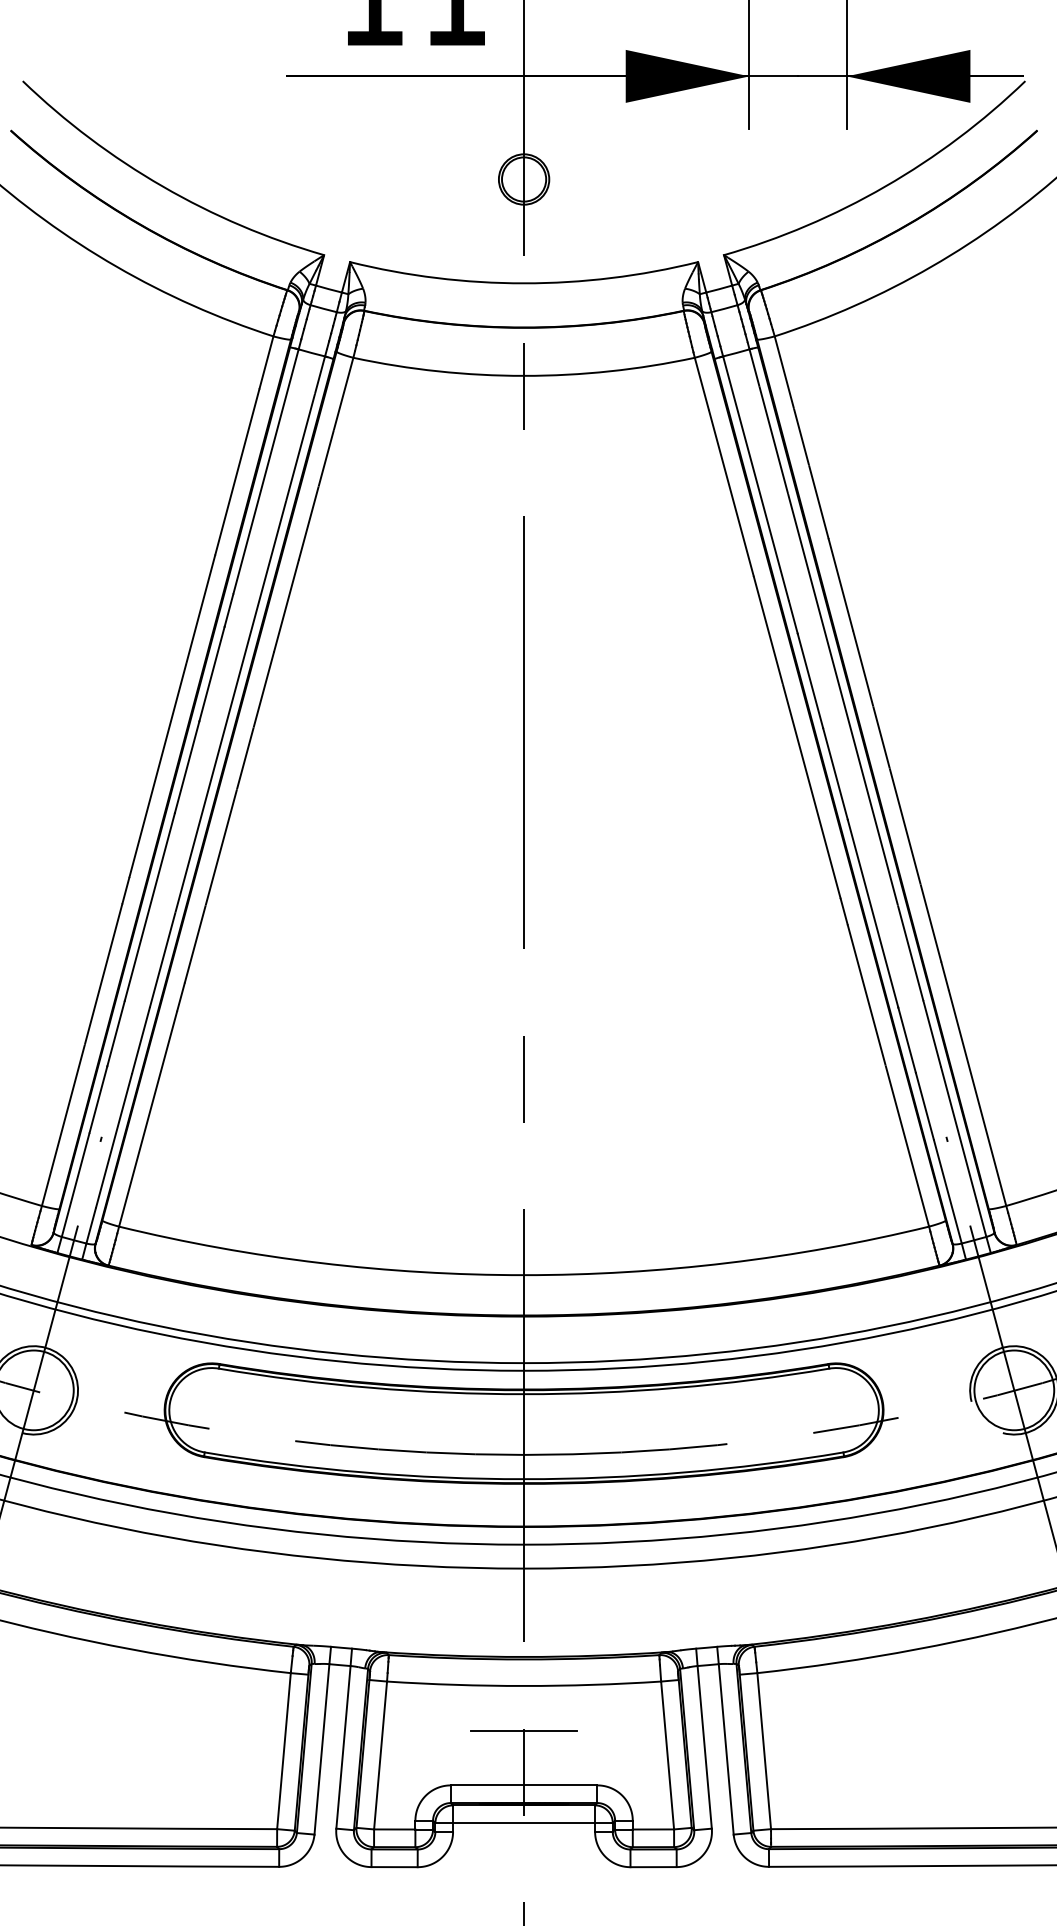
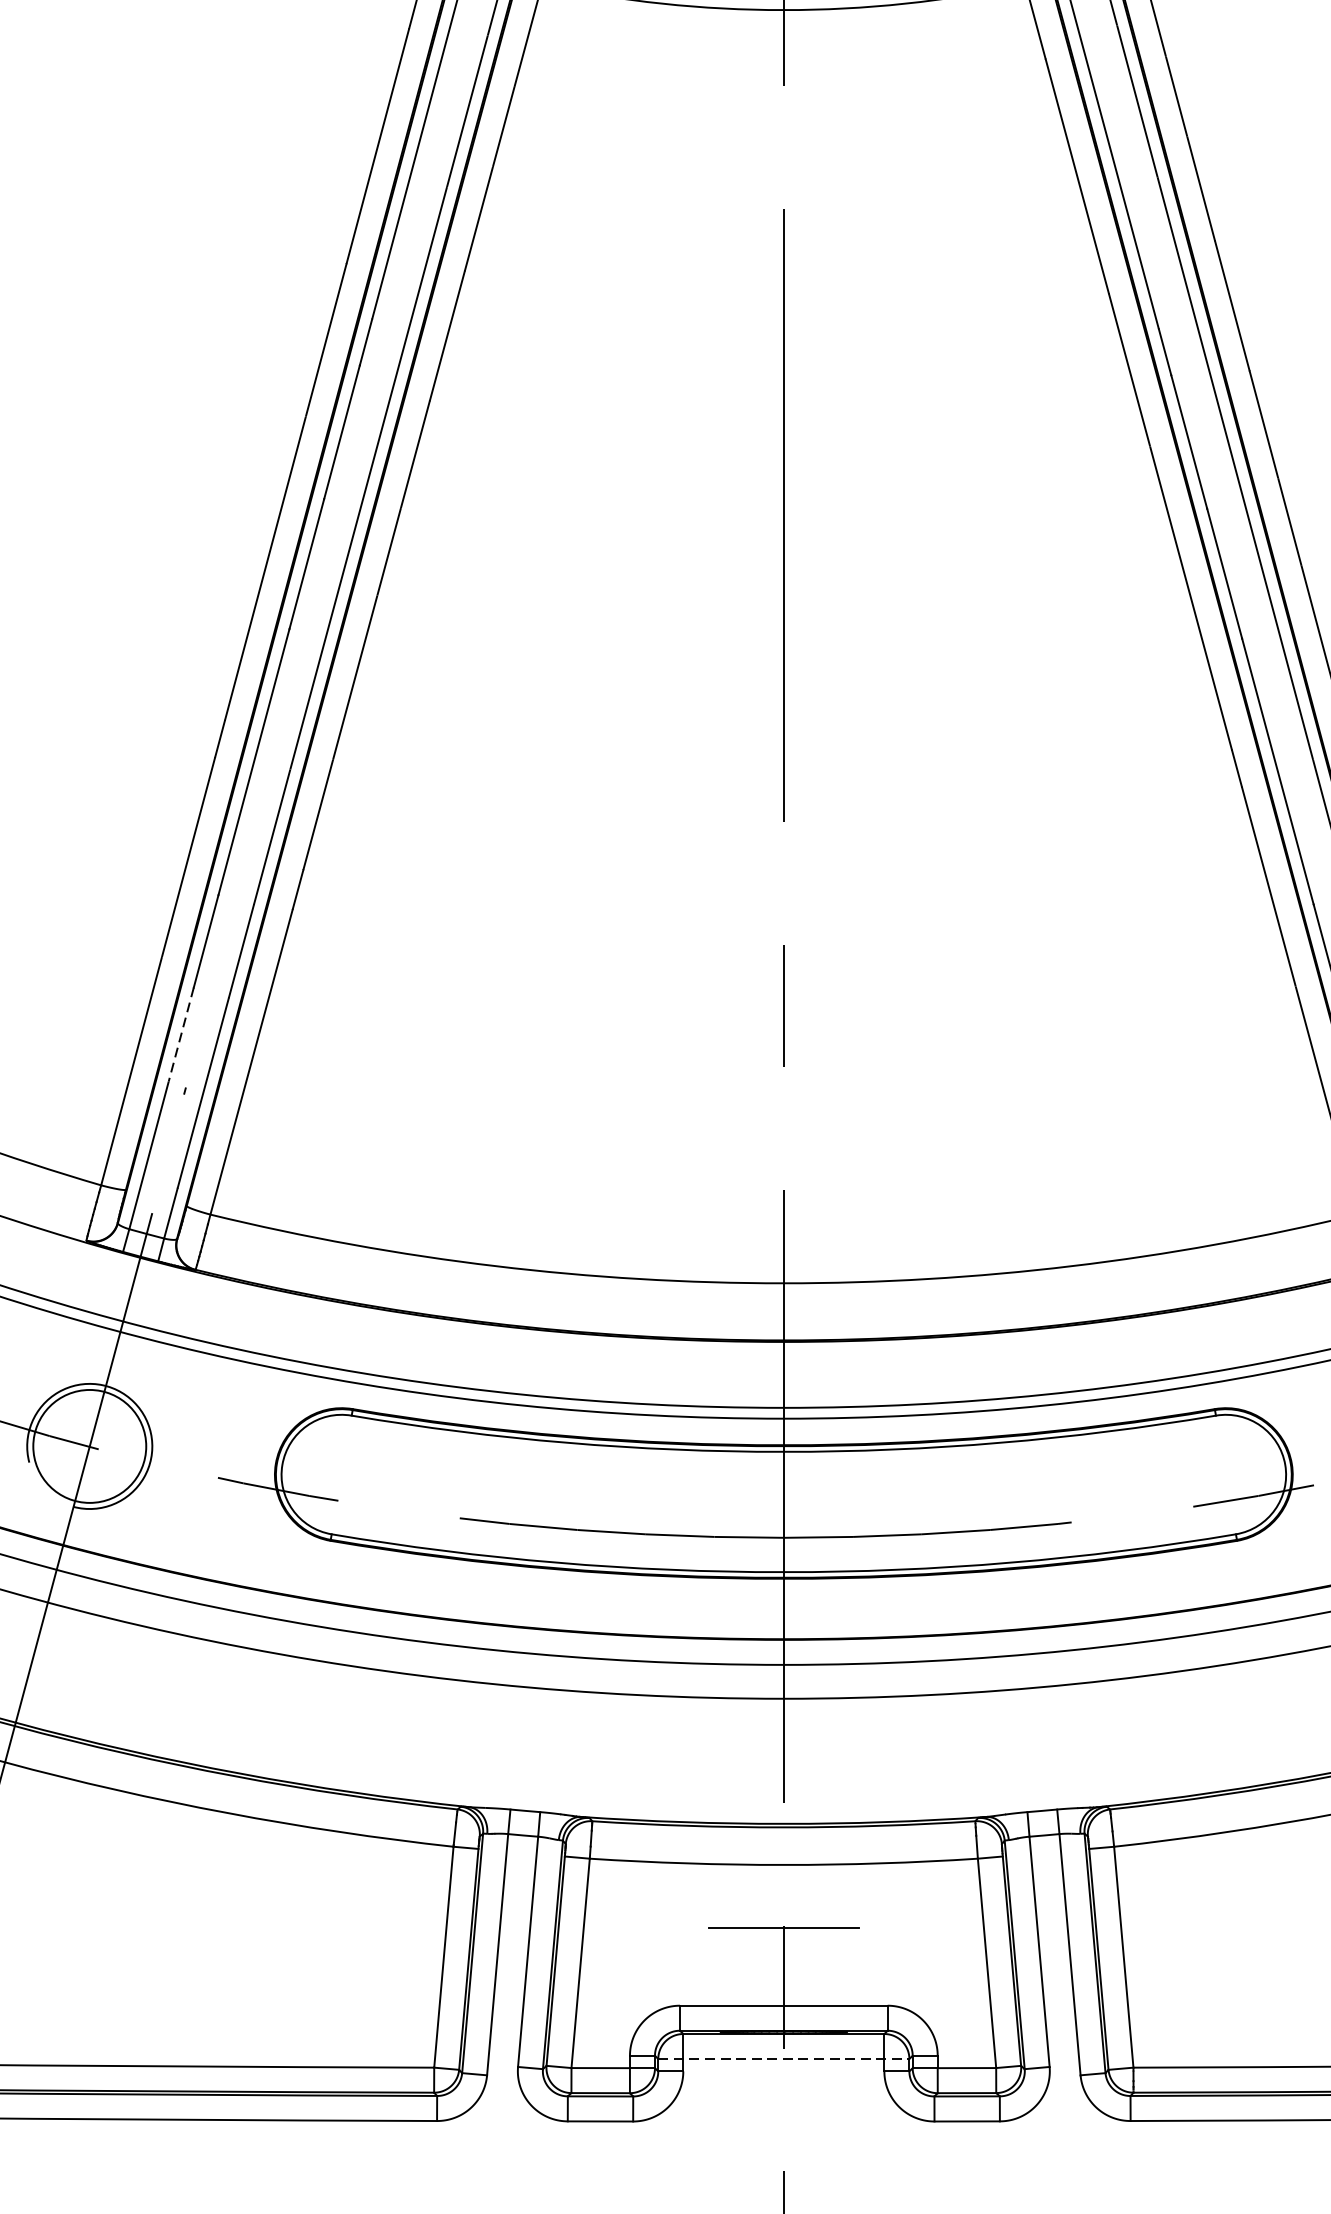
line: (98, 1099) -> (181, 1034), solid -> dashed
line: (524, 1823) -> (784, 2059), solid -> dashed

